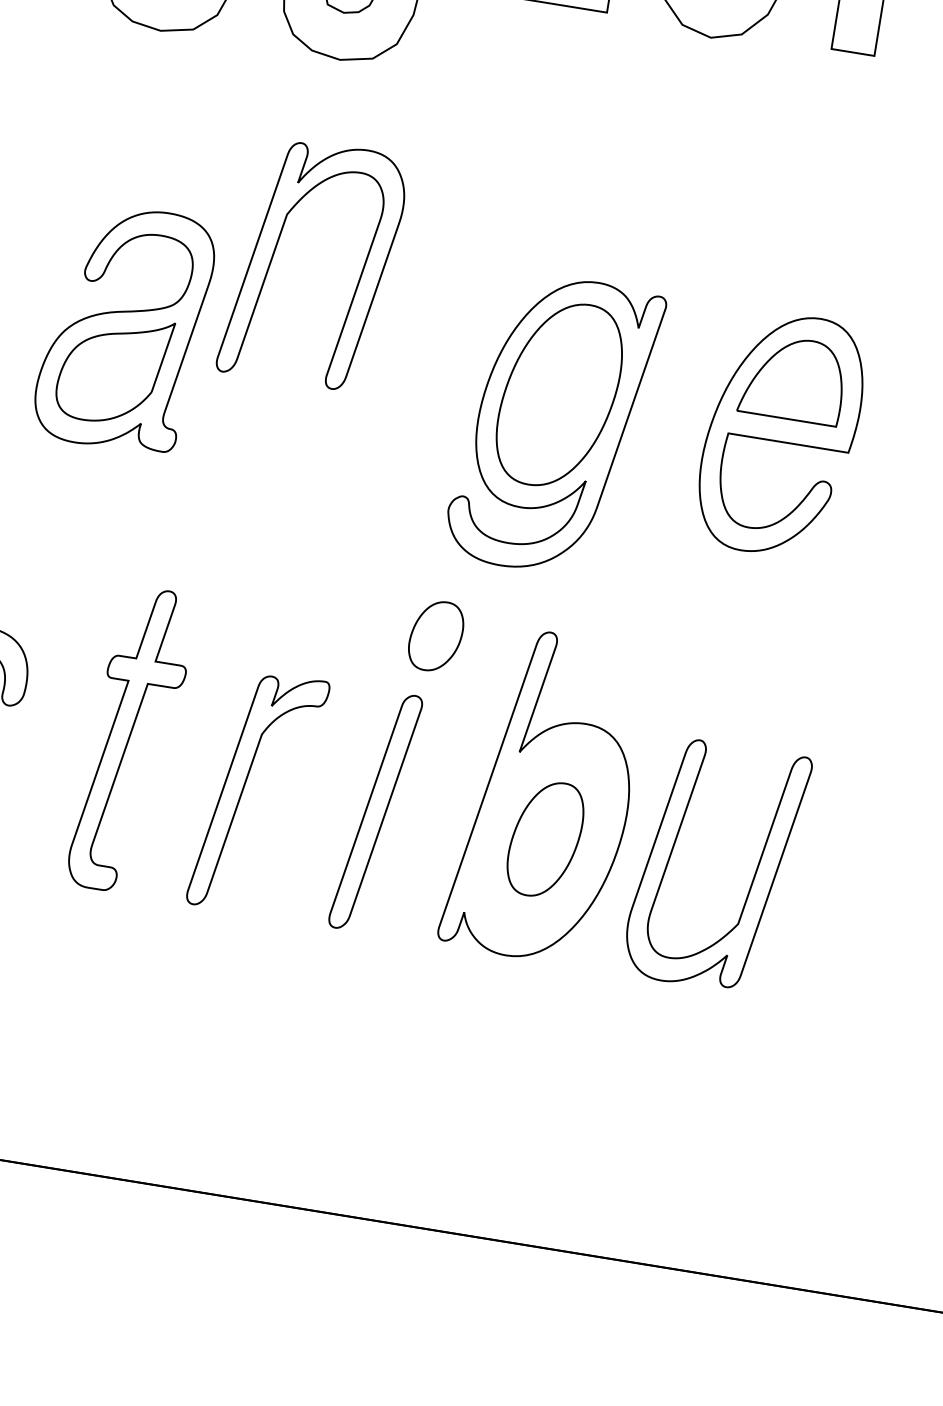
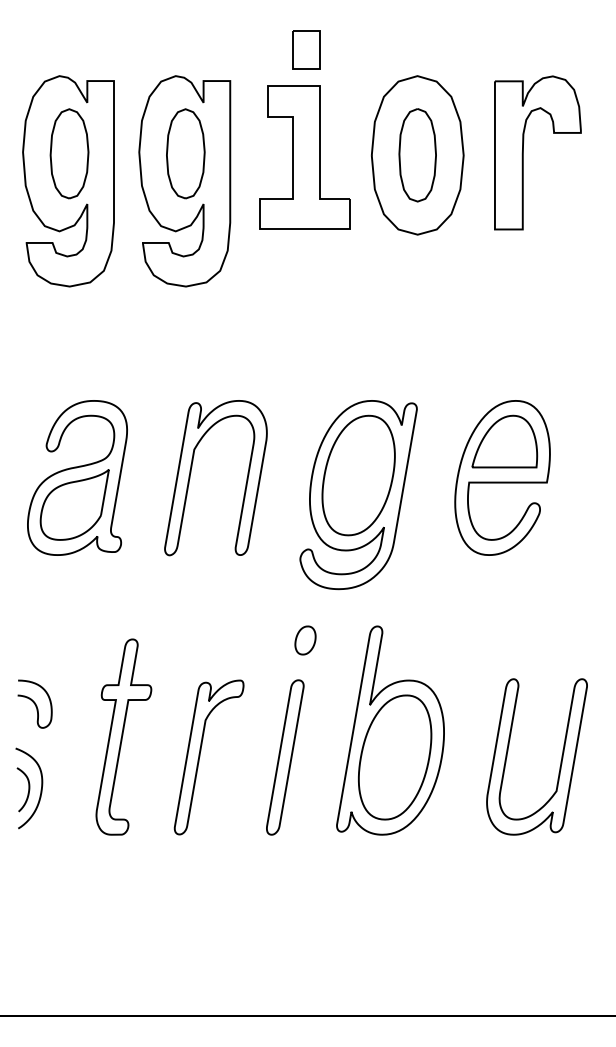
part: (276, 250) -> (191, 473), moved
part: (436, 636) -> (305, 640), size x0.62
part: (545, 839) -> (395, 757), size x1.67
part: (751, 879) -> (560, 761), moved

